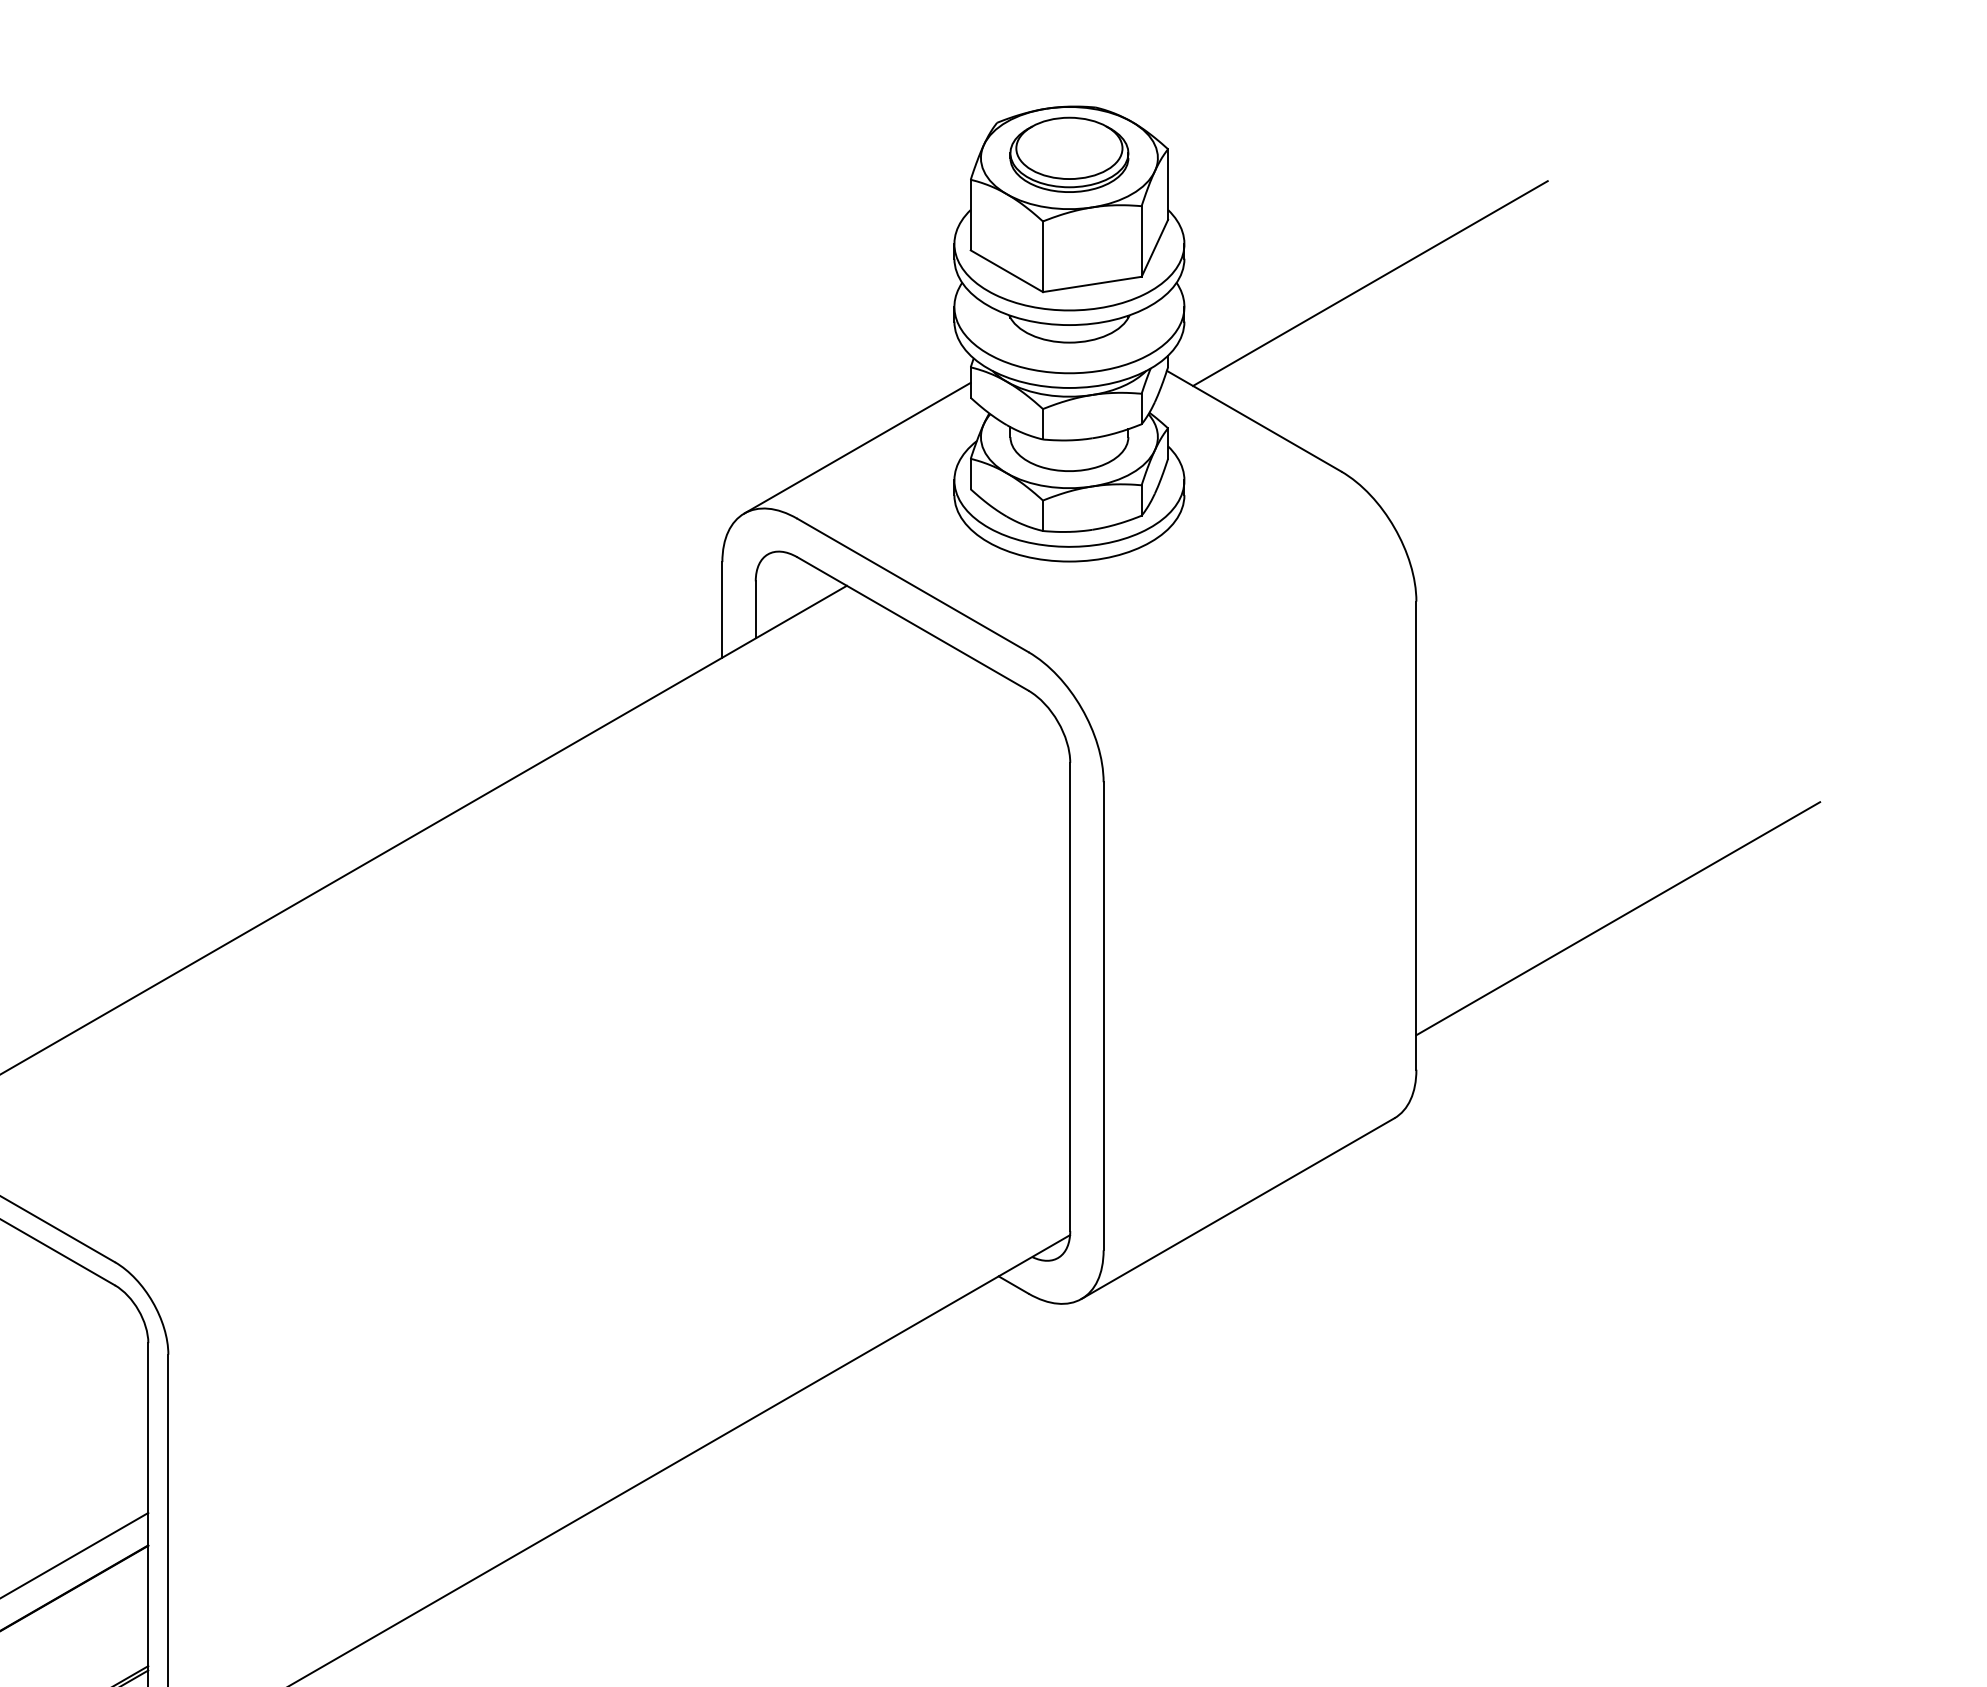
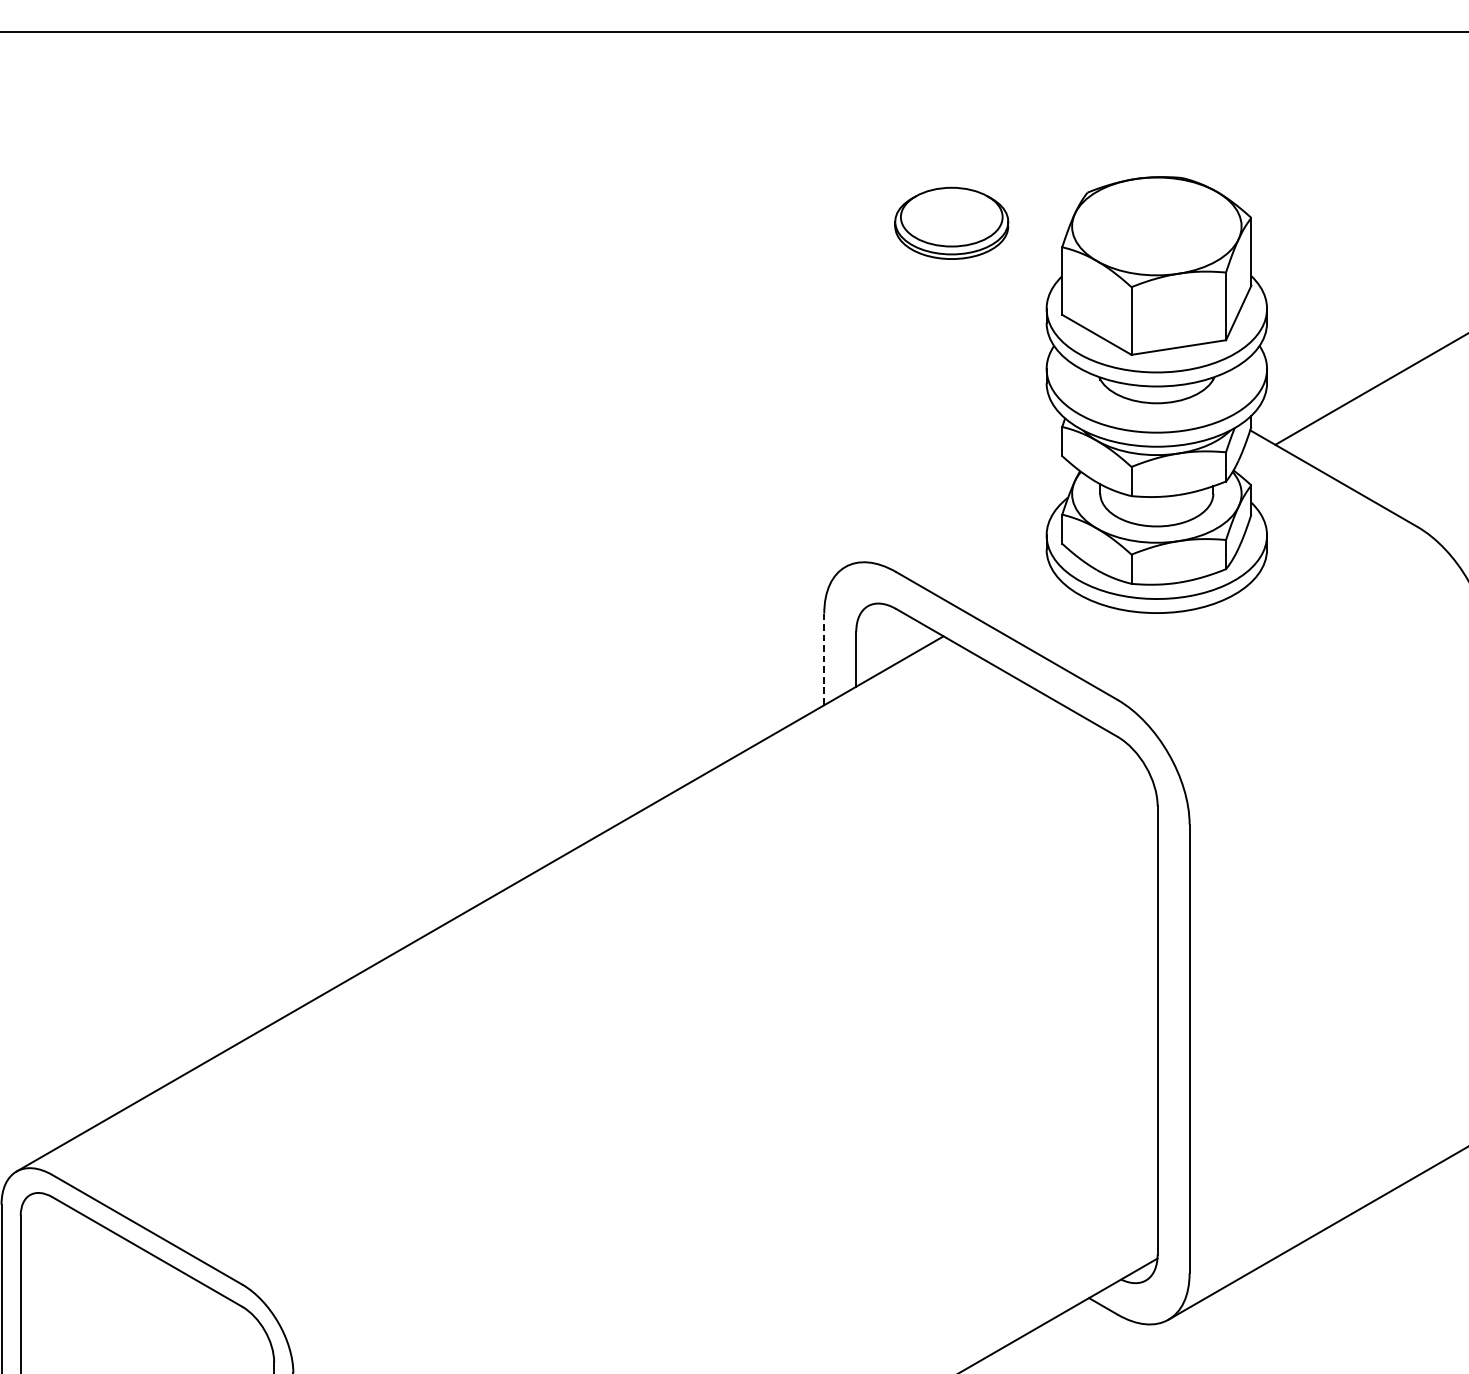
part: (1069, 154) -> (951, 223), moved
line: (857, 447) -> (953, 503), removed
line: (722, 609) -> (824, 659), solid -> dashed

